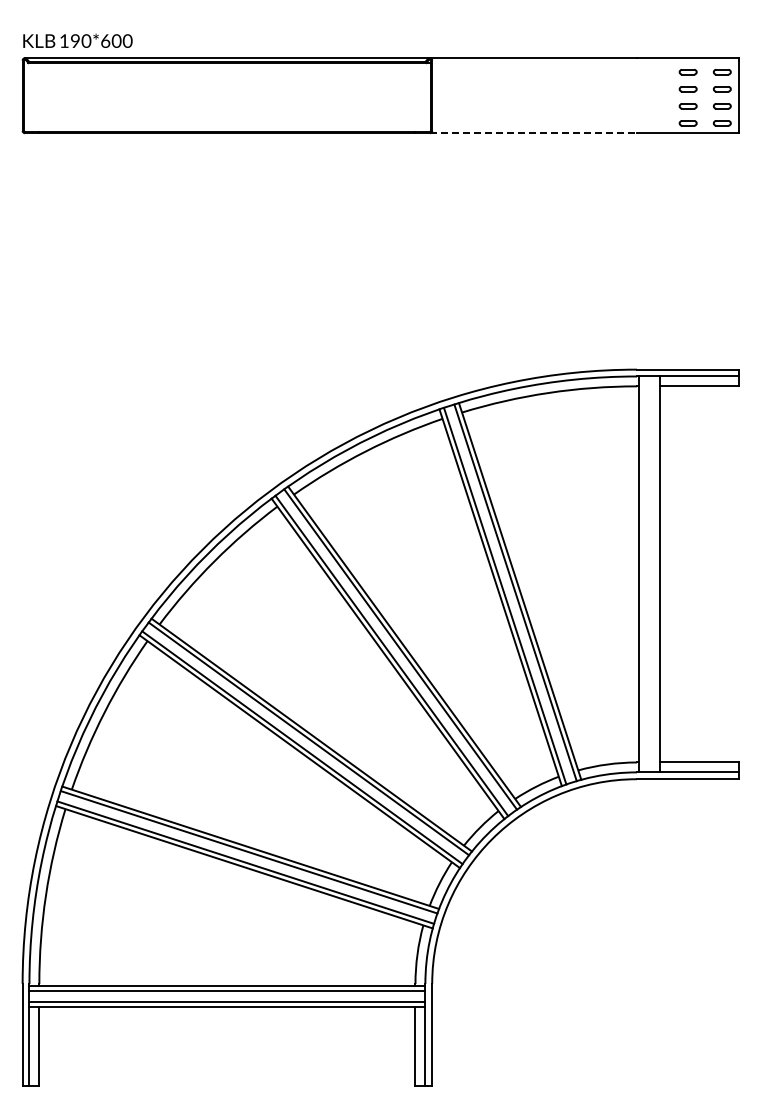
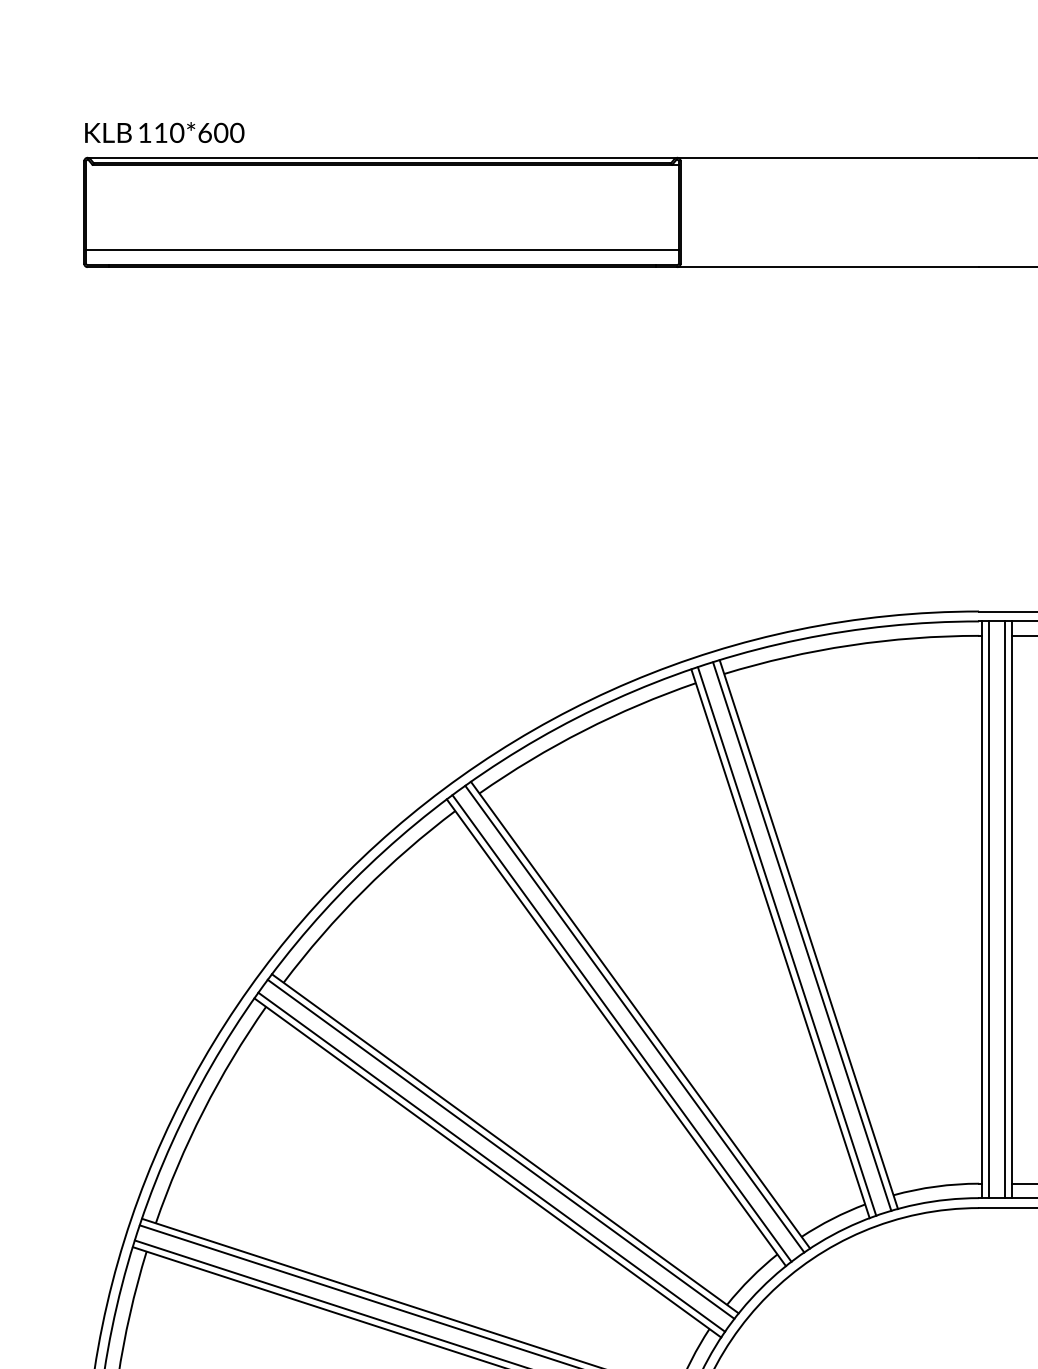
text: (75, 40) -> (161, 132), 190*600 -> 110*600
line: (227, 121) -> (382, 250), added
line: (533, 133) -> (828, 267), dashed -> solid
line: (643, 574) -> (988, 909), added
line: (654, 574) -> (1004, 909), added

